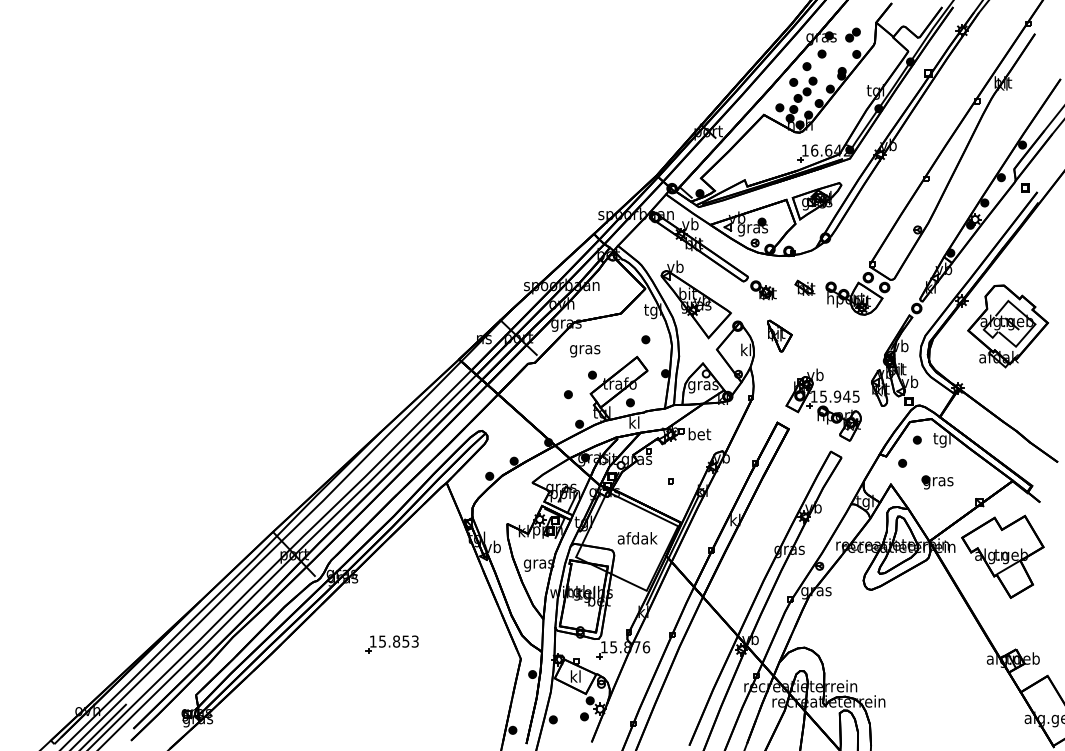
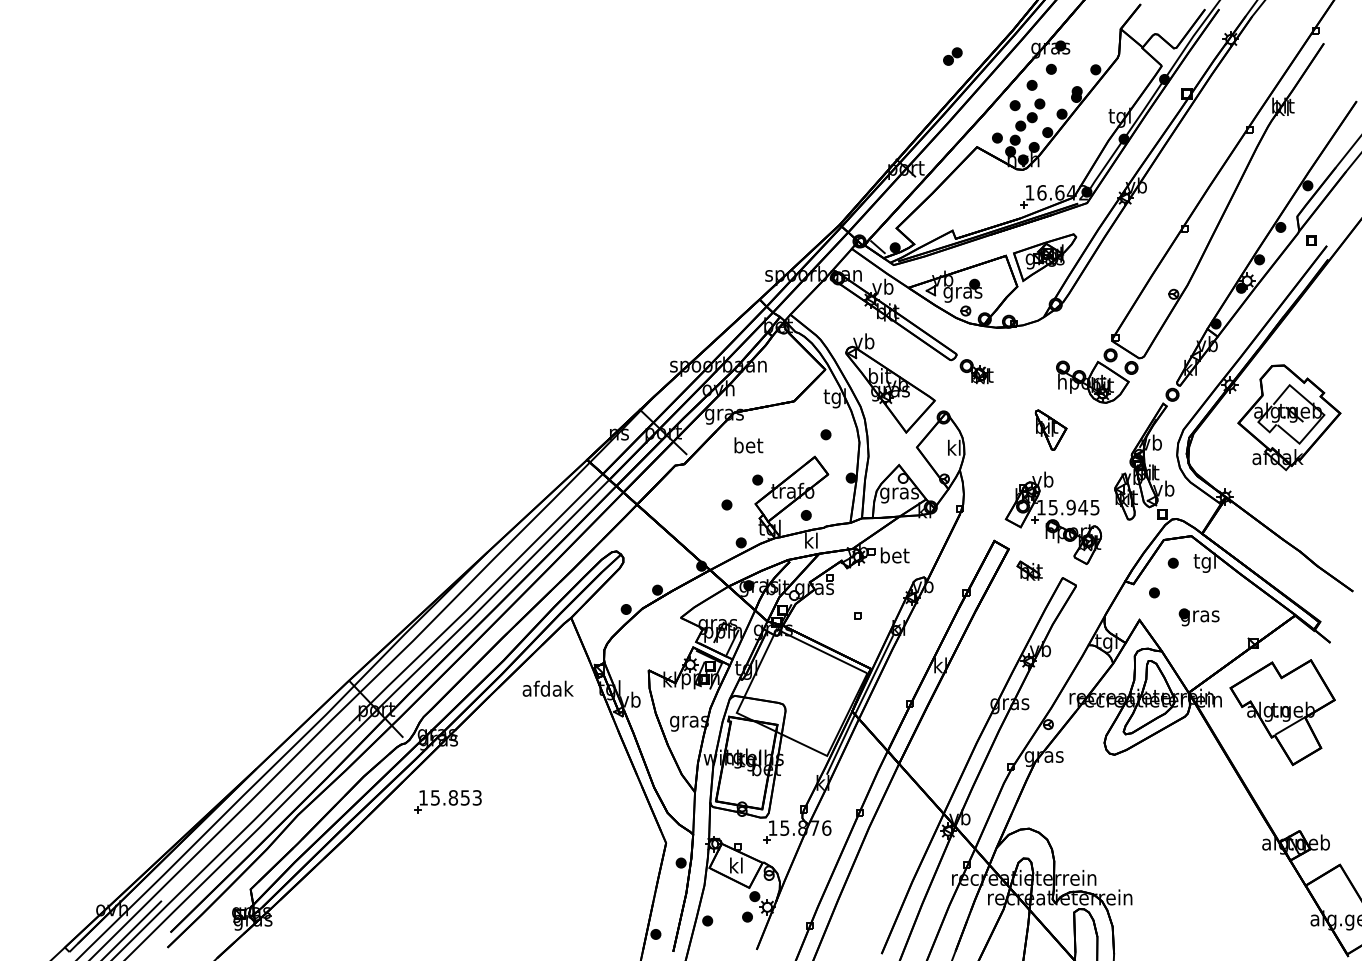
part: (852, 34) -> (952, 55), moved
part: (804, 287) -> (1028, 570), moved
part: (779, 335) -> (1050, 429), moved
text: (585, 349) -> (748, 447), gras -> bet
text: (637, 538) -> (547, 689), moved
part: (391, 644) -> (446, 801), moved

